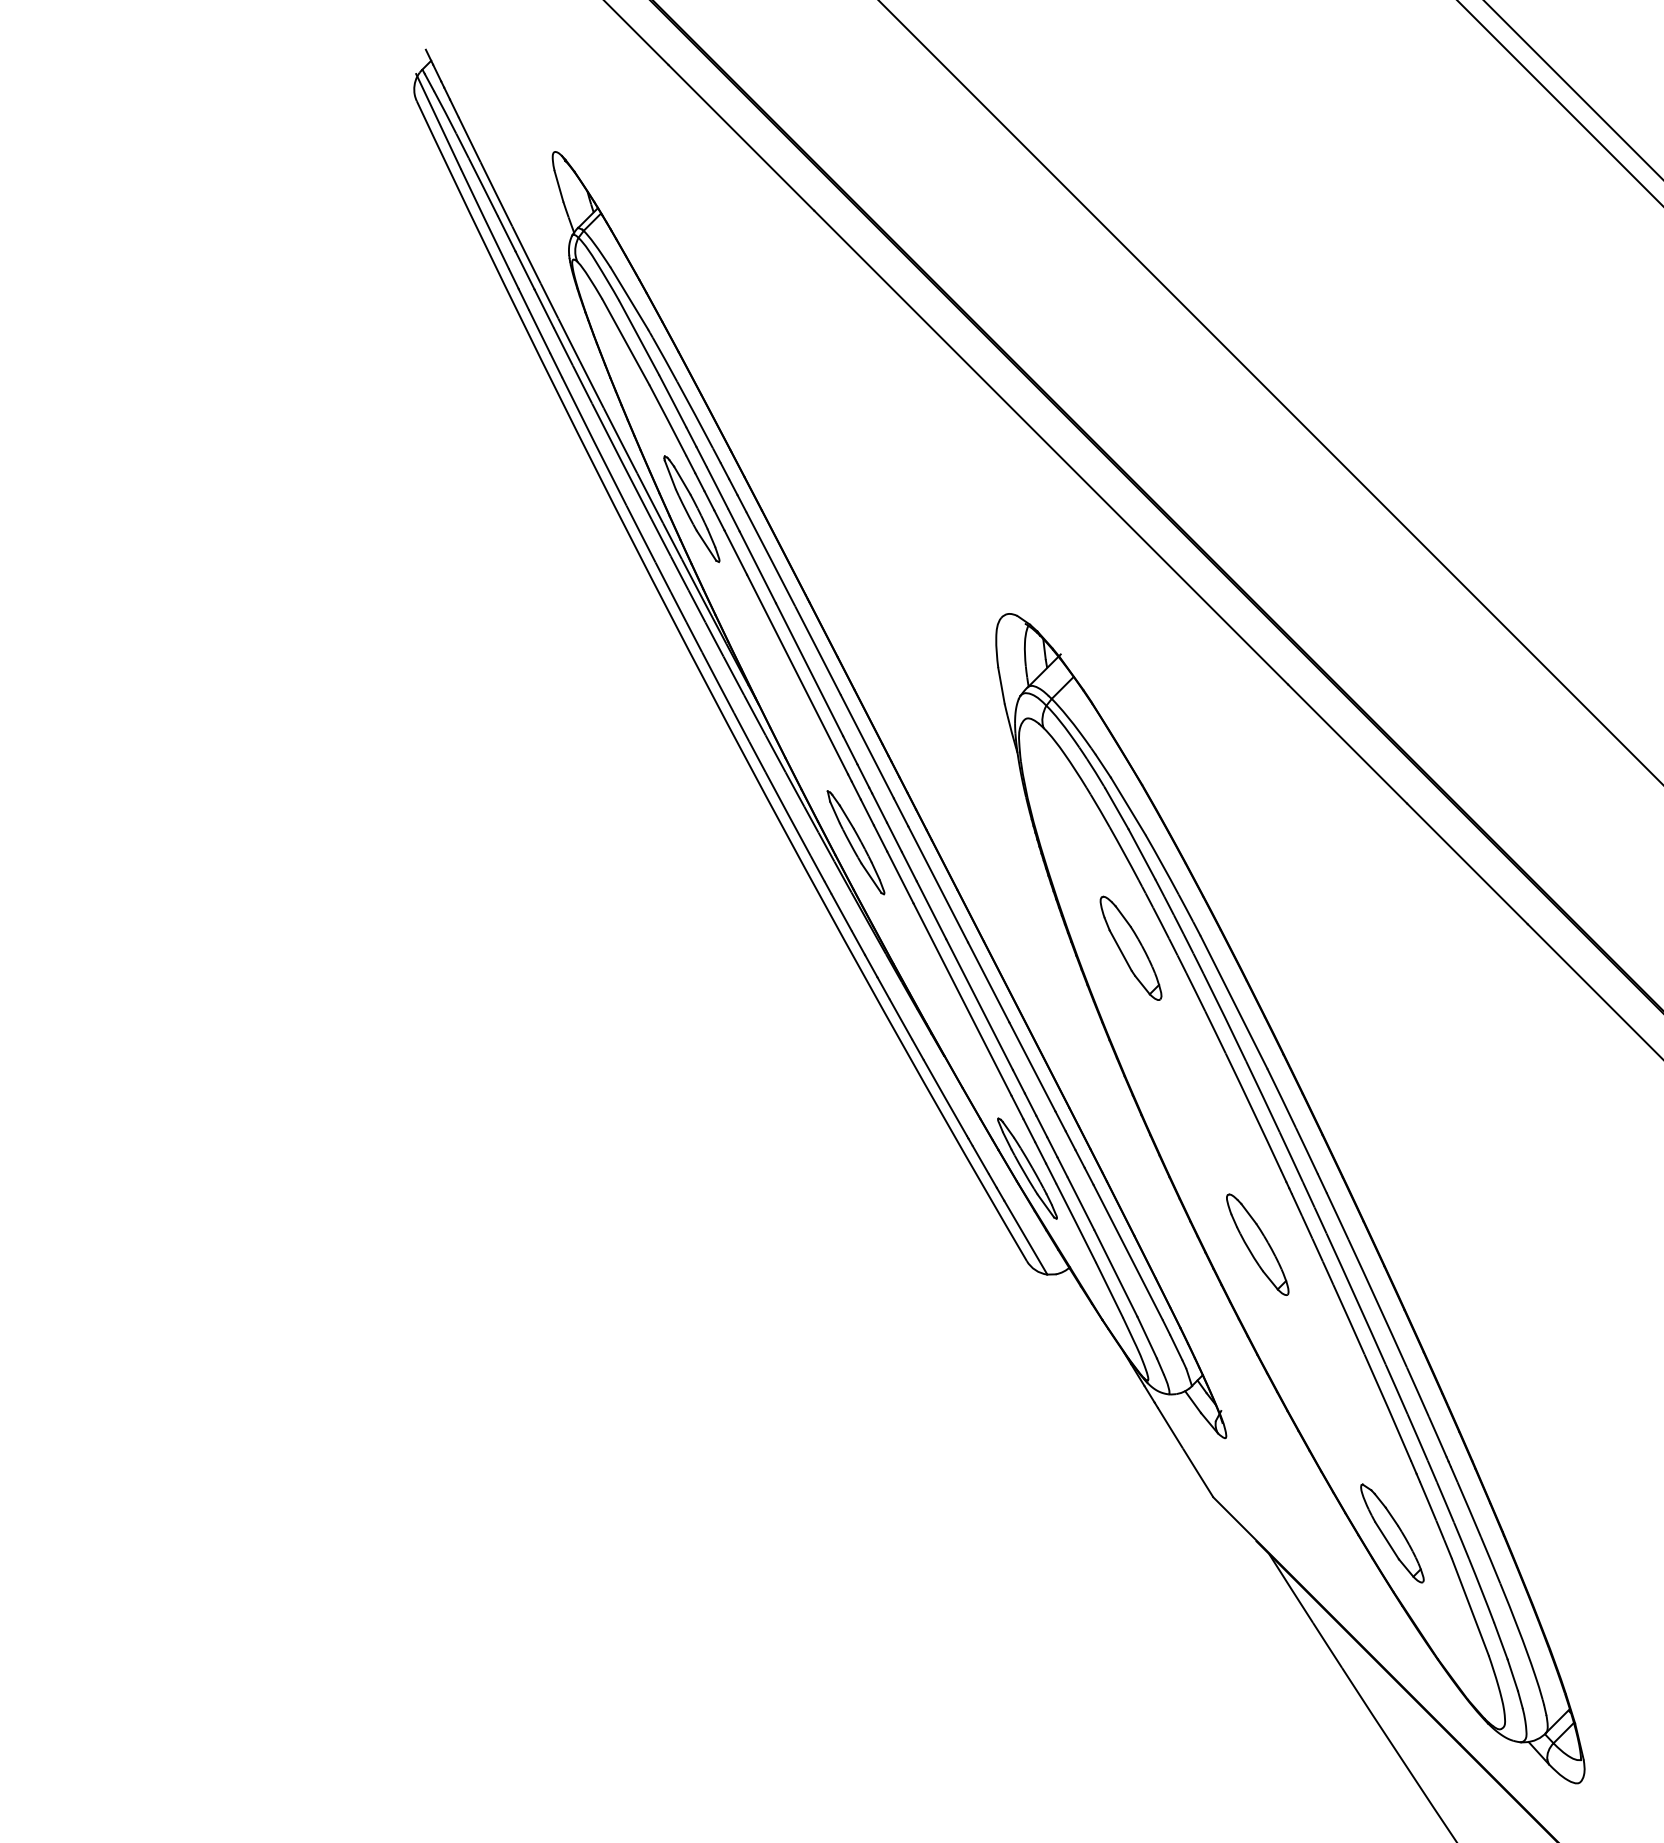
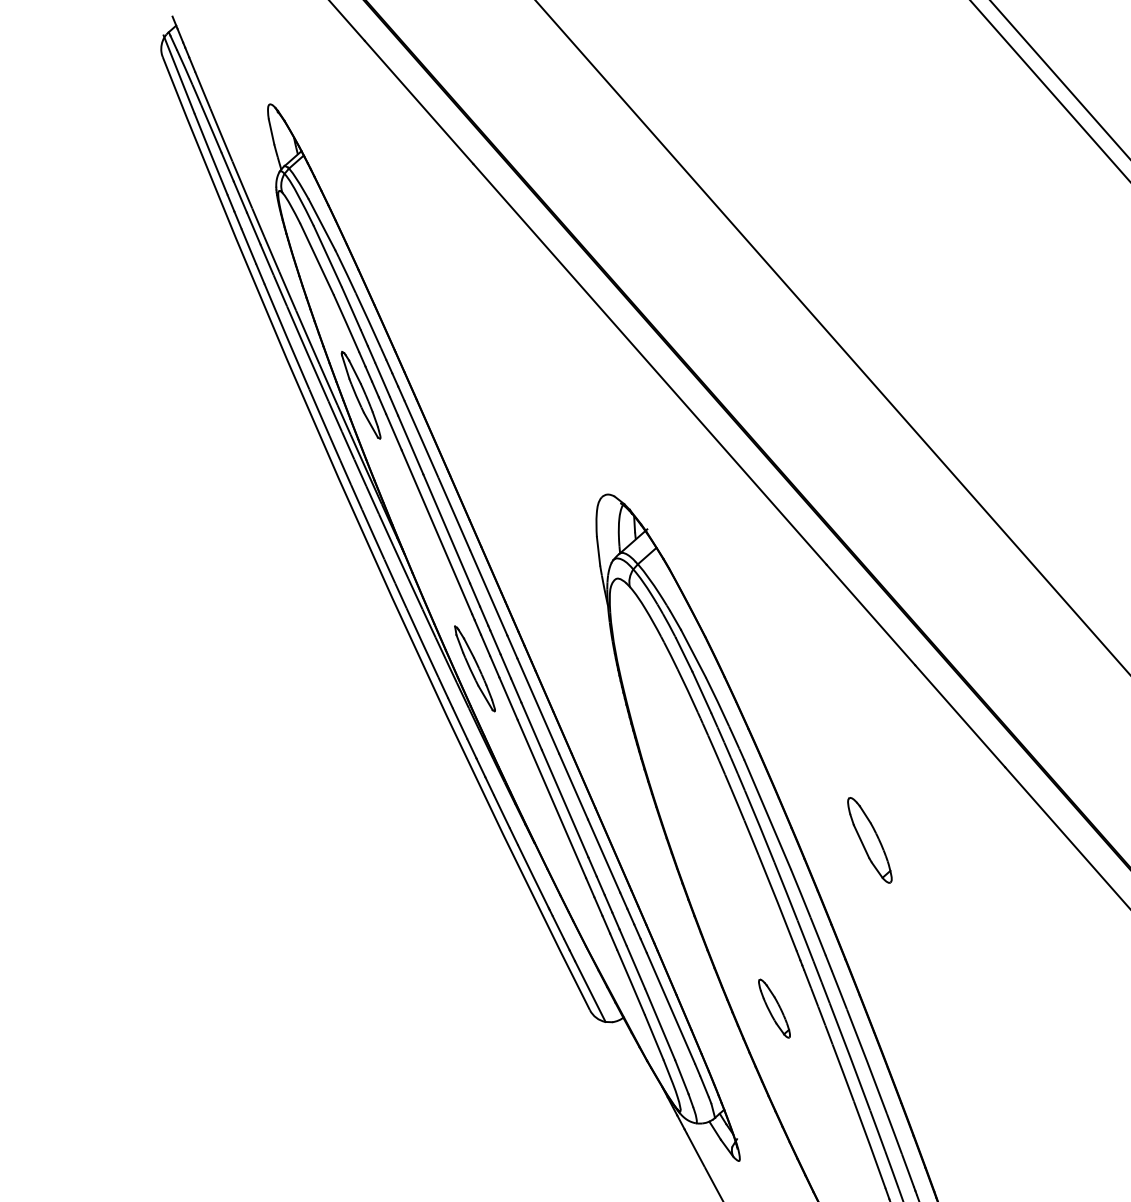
part: (1130, 947) -> (869, 839), moved
part: (1027, 1168) -> (595, 936), removed
part: (1257, 1244) -> (774, 1008), size x0.7

